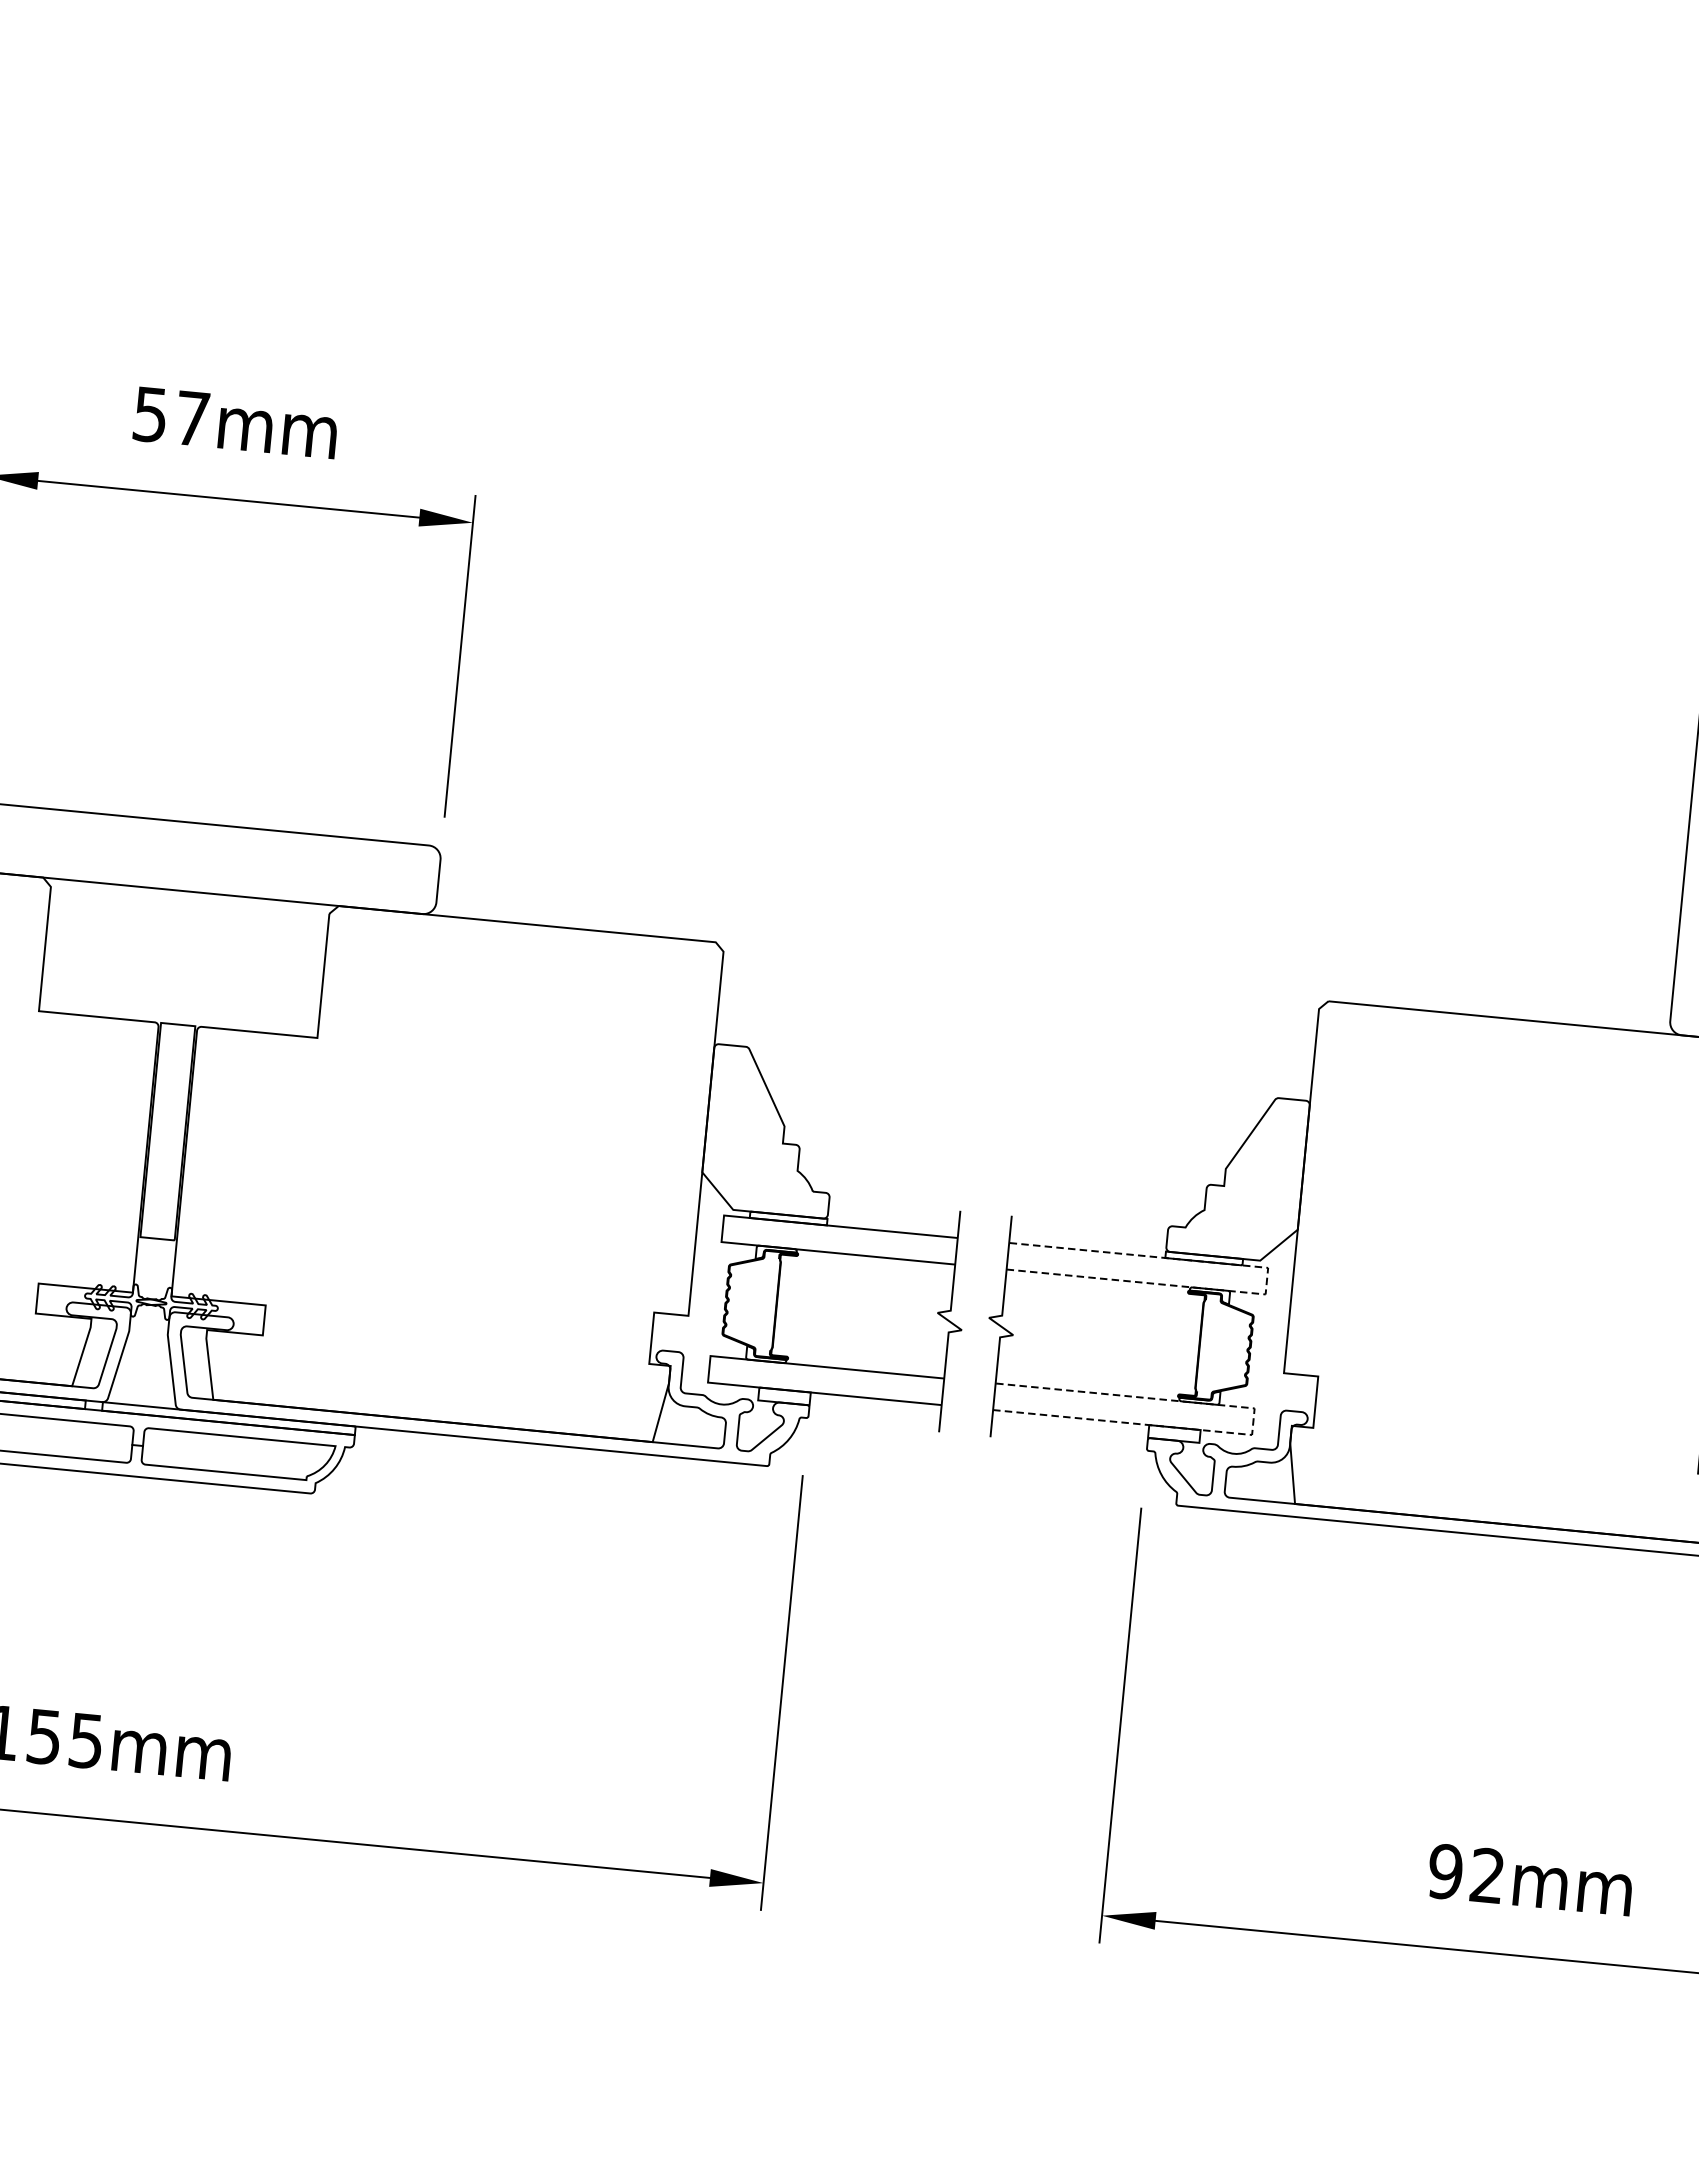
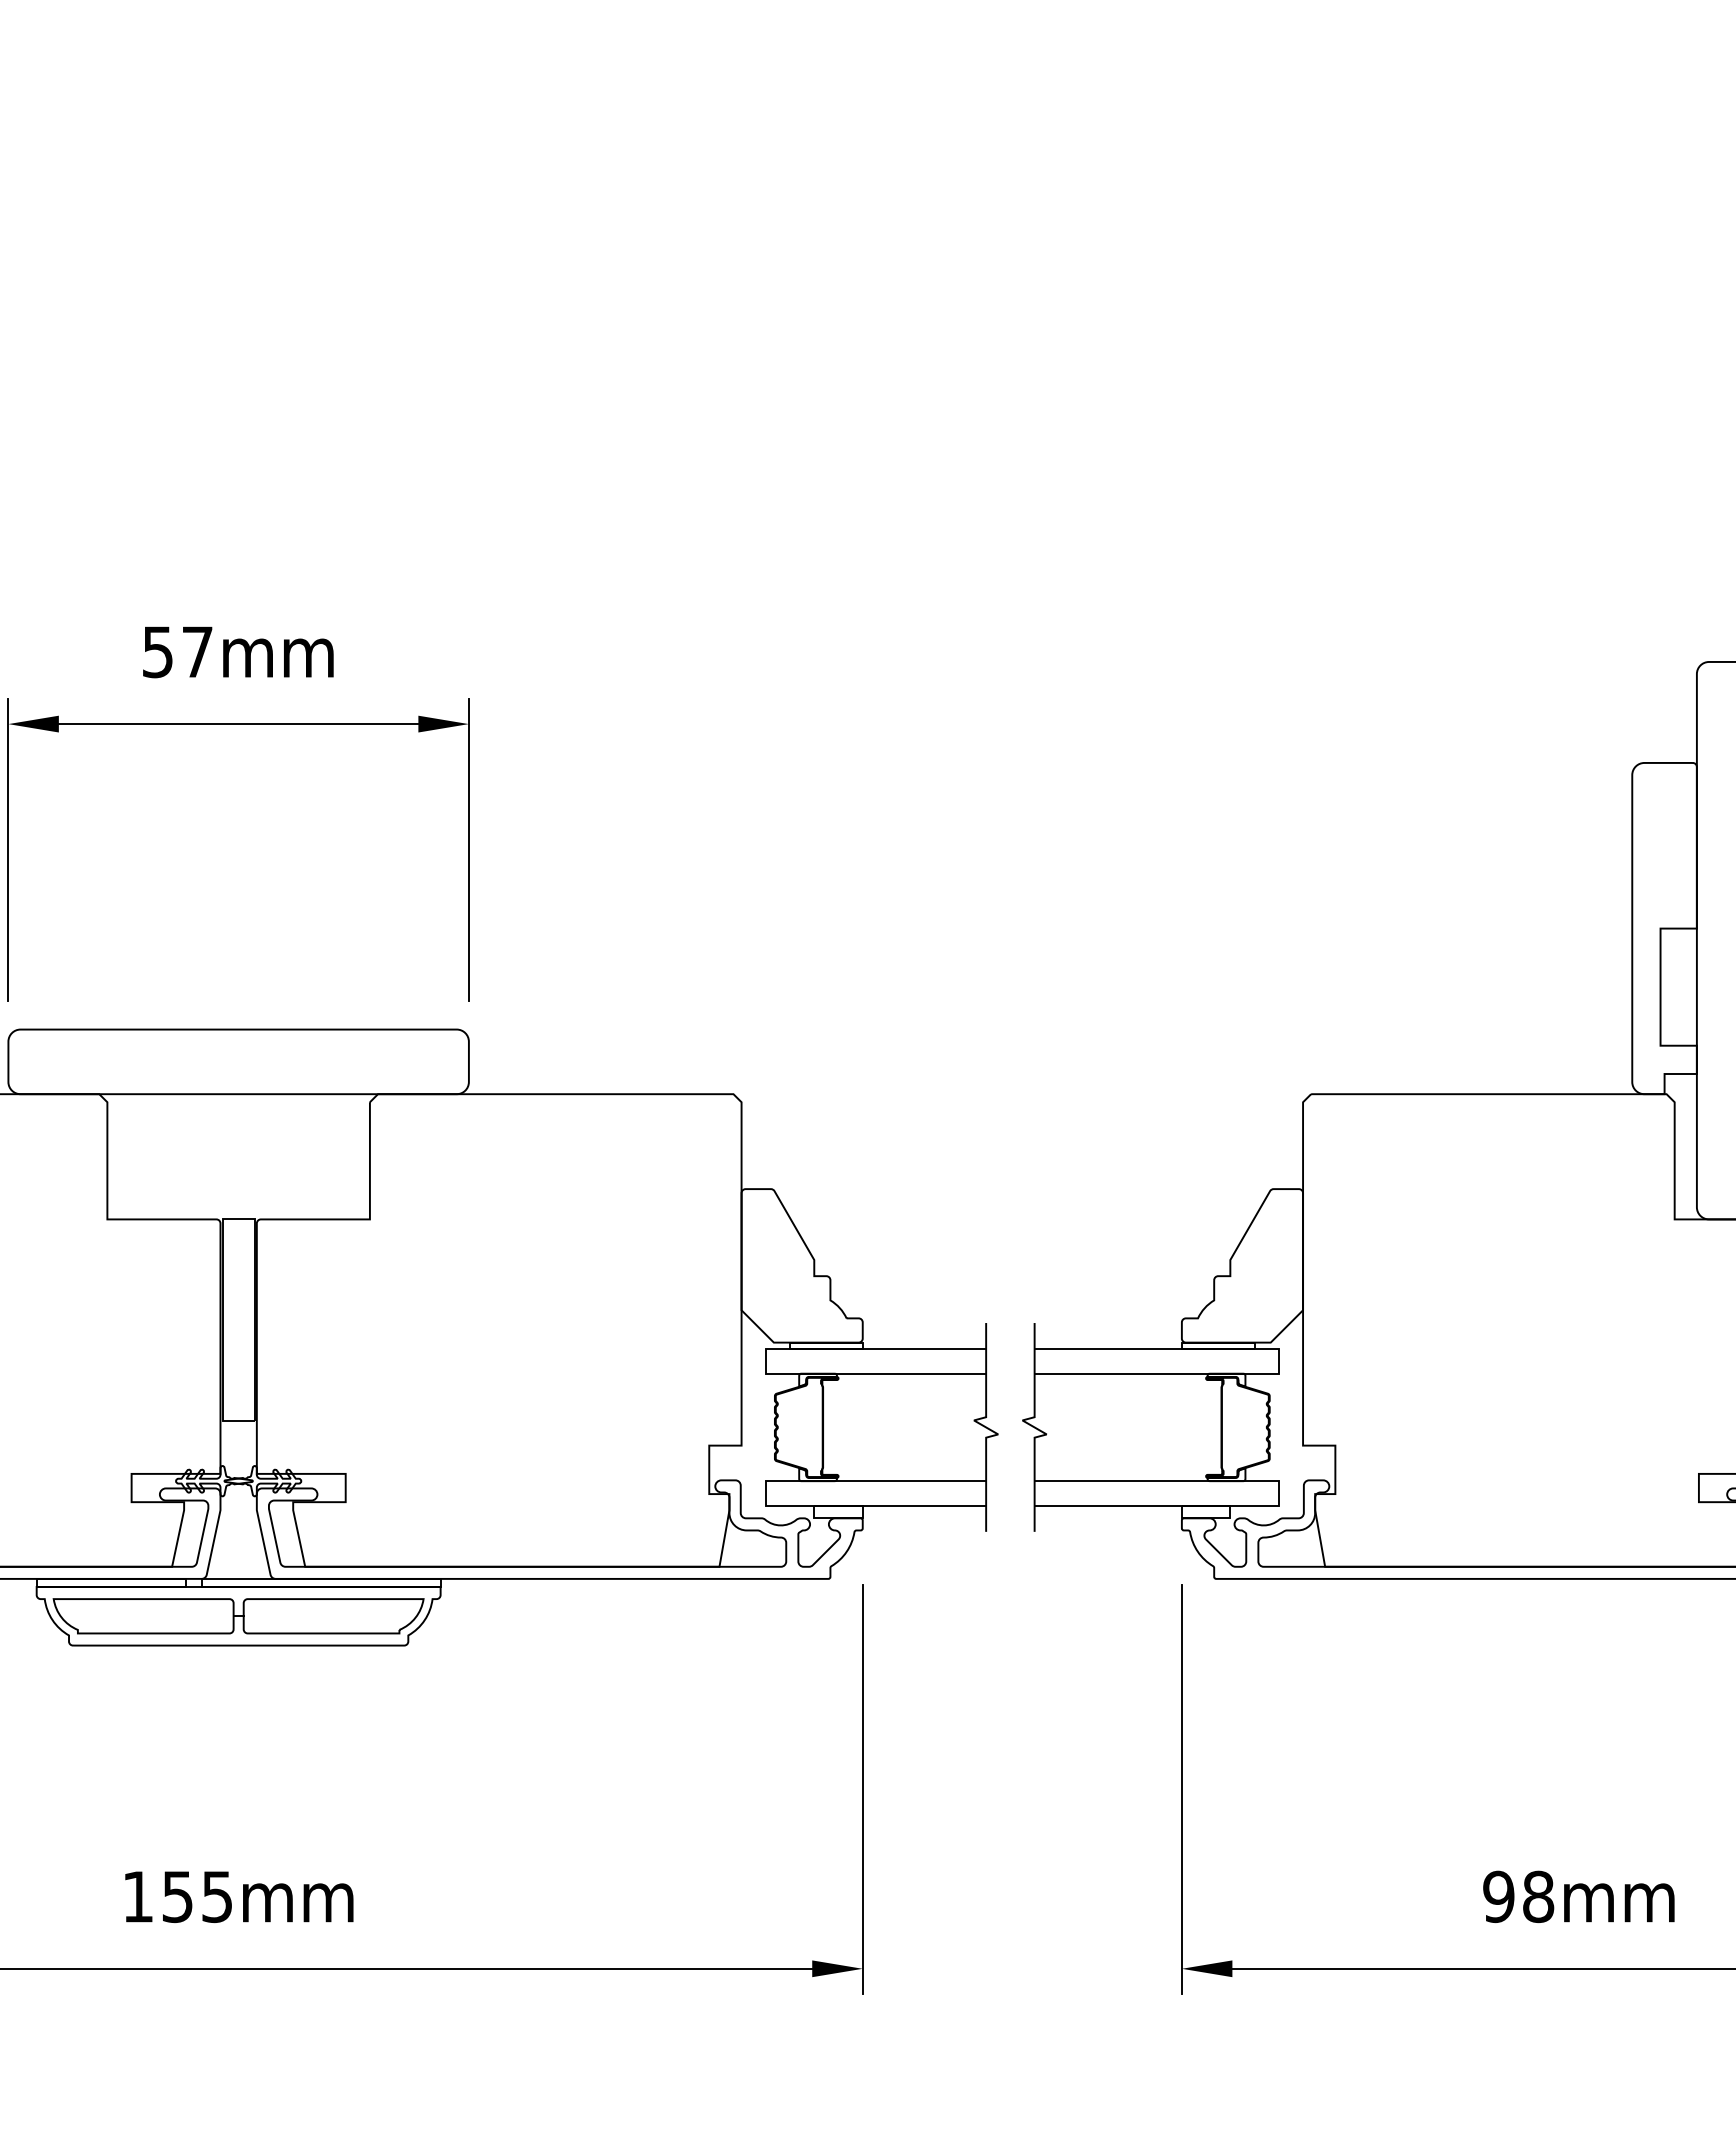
line: (1266, 1281) -> (1278, 1361), dashed -> solid
line: (1253, 1421) -> (1278, 1493), dashed -> solid
text: (1487, 1875) -> (1538, 1896), 92mm -> 98mm

